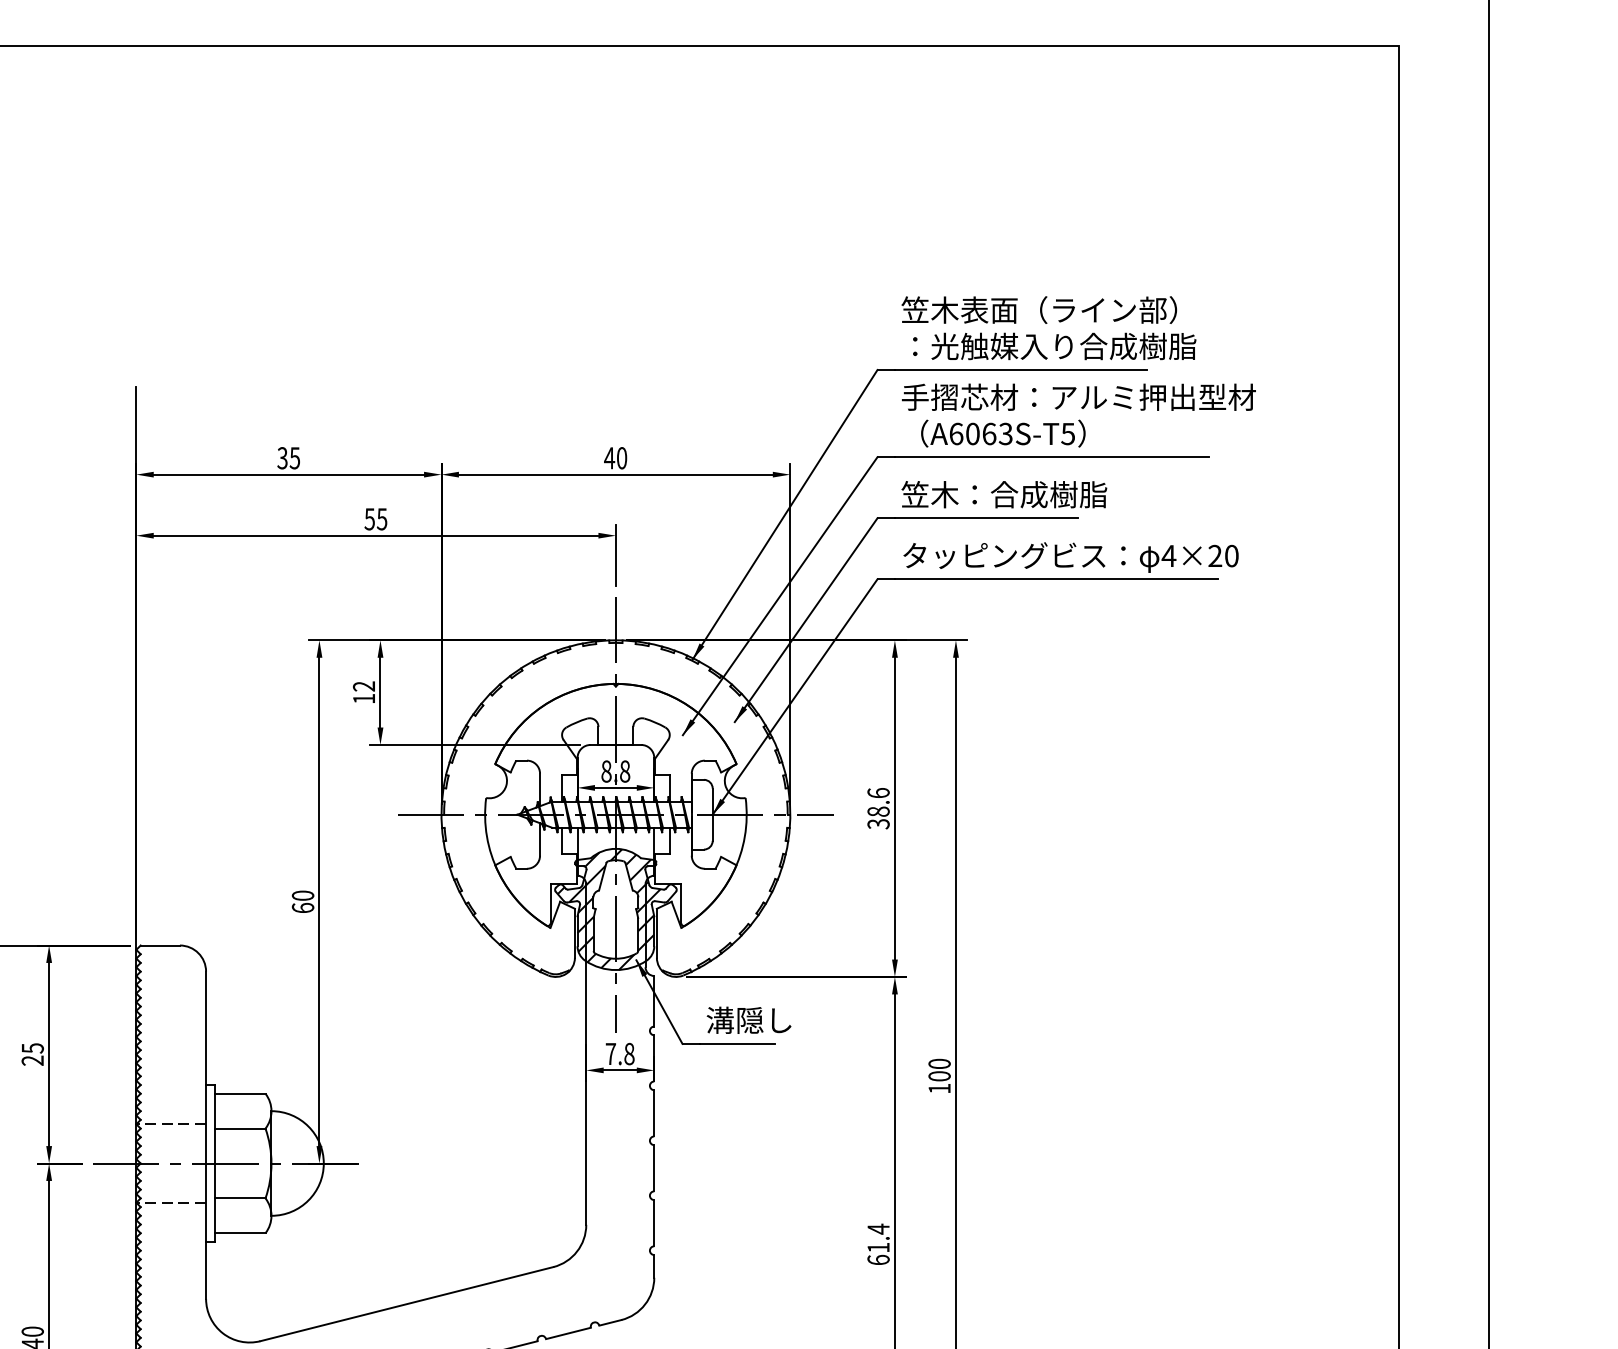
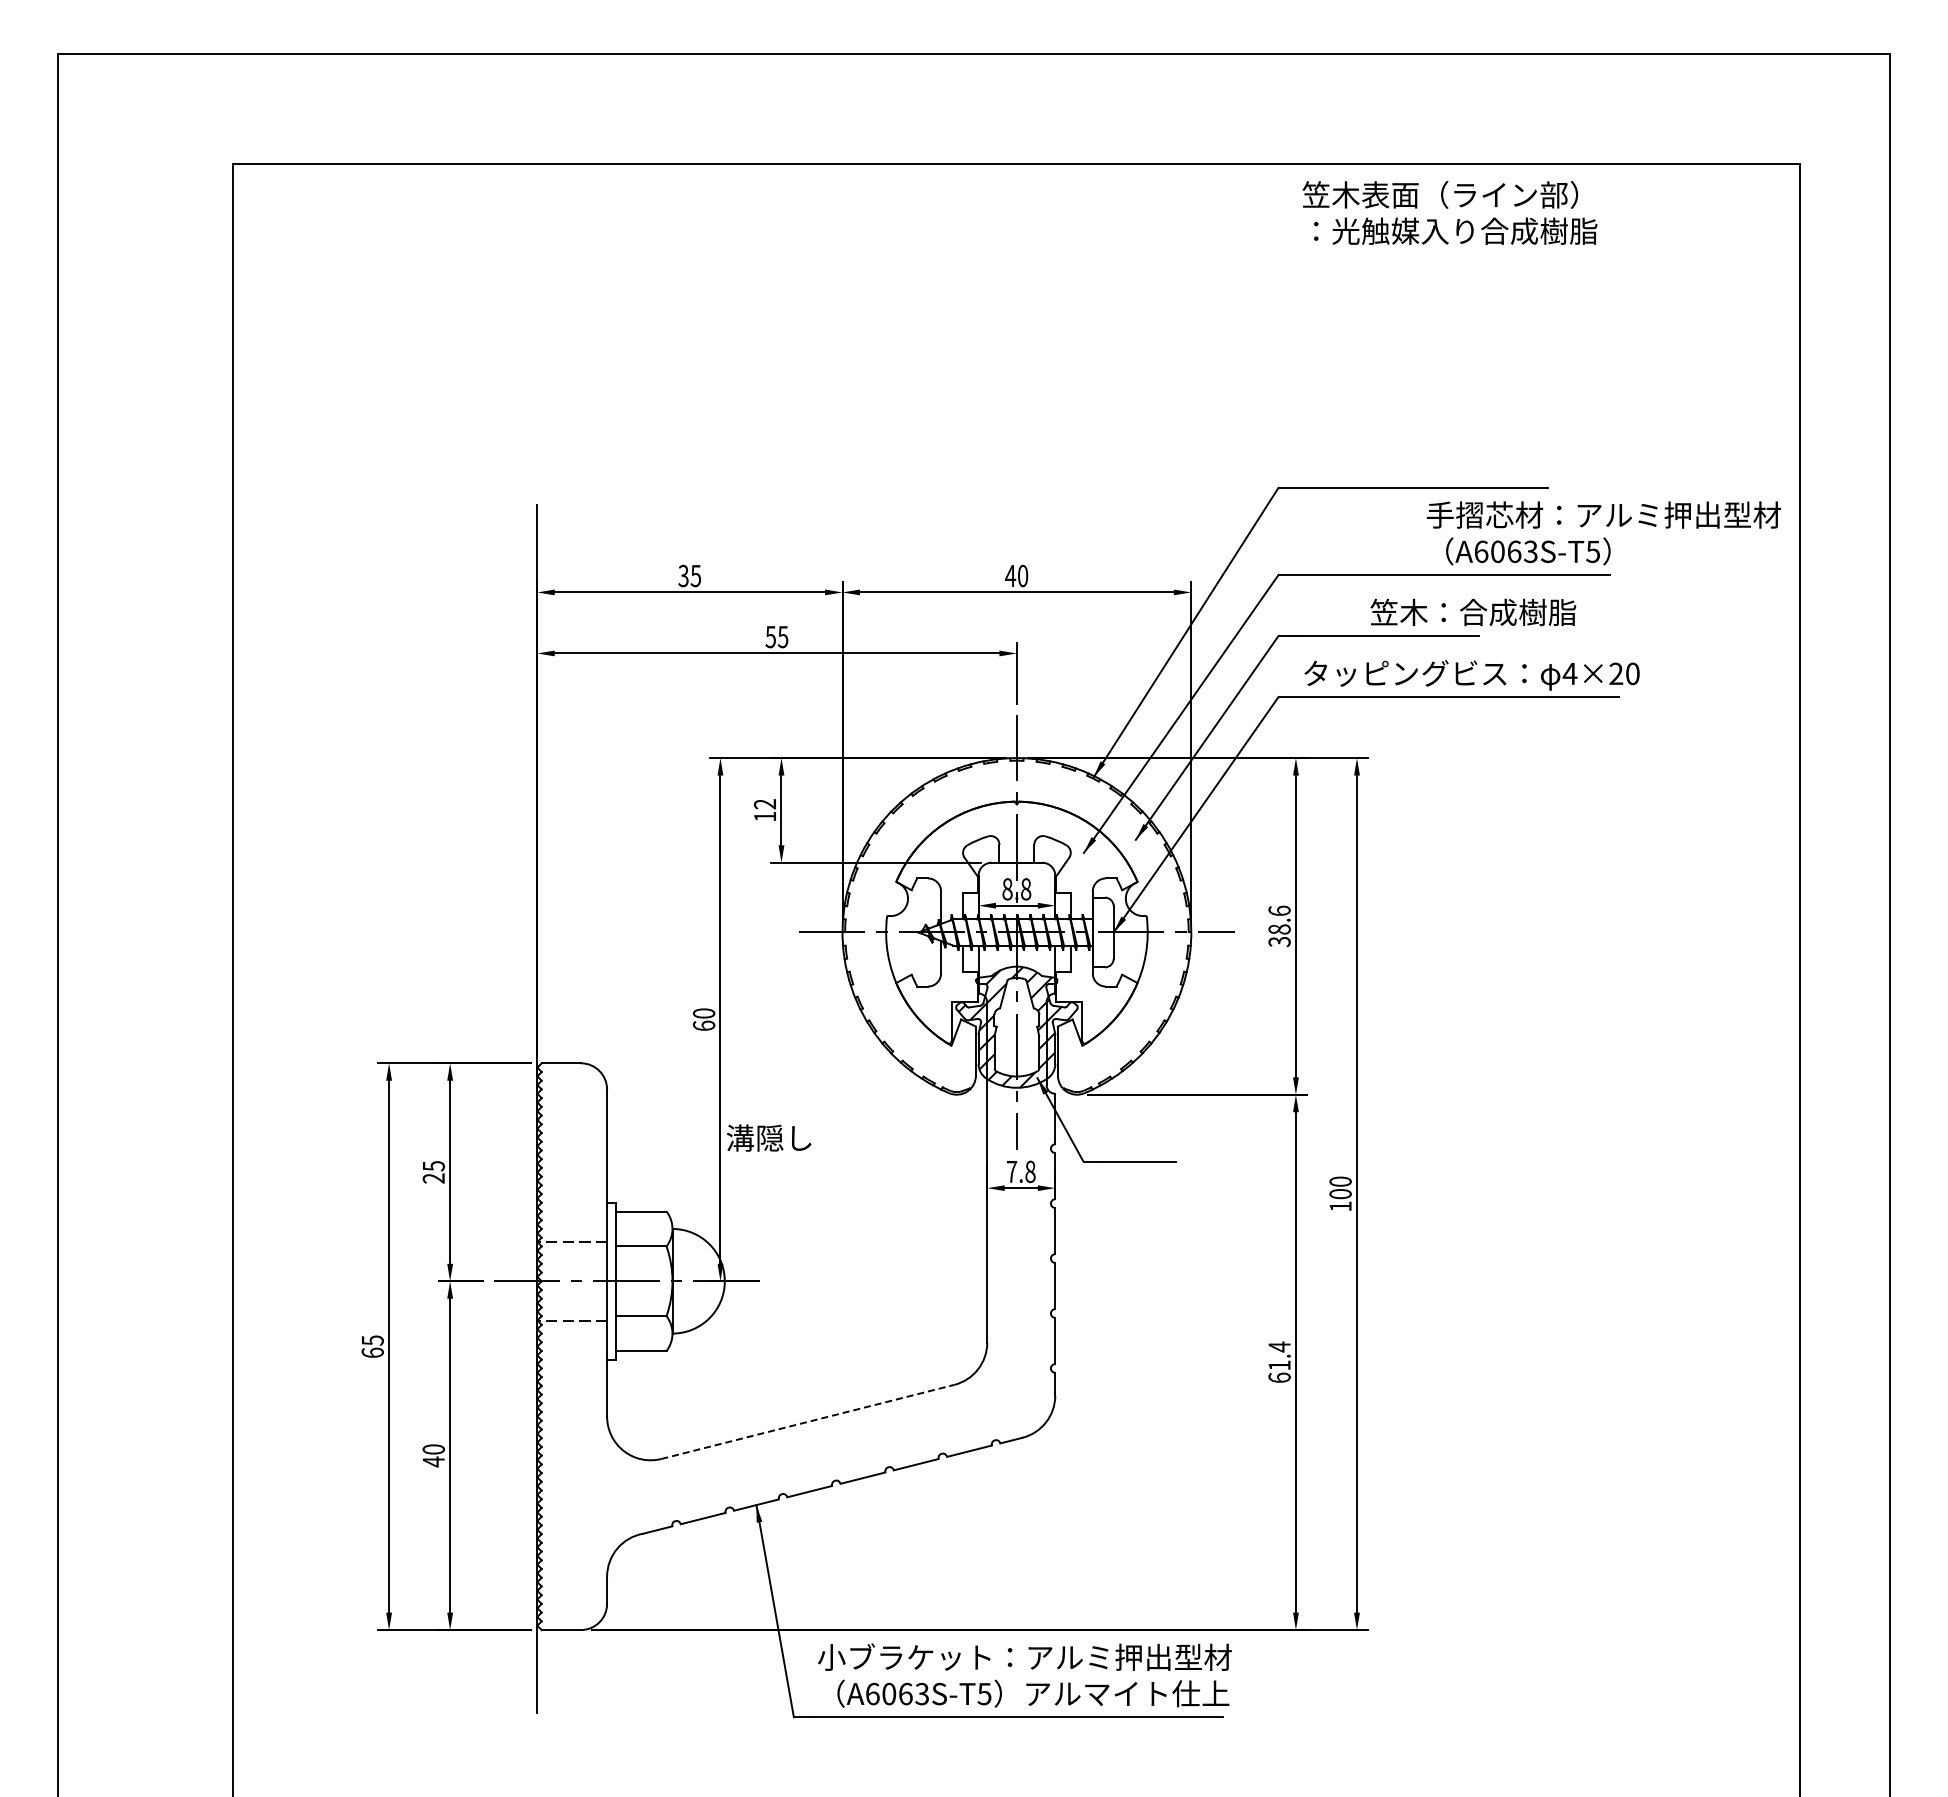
text: (1048, 327) -> (1449, 212), moved
text: (1078, 415) -> (1603, 533), moved
text: (1004, 494) -> (1473, 612), moved
text: (748, 1019) -> (768, 1137), moved
line: (407, 1303) -> (808, 1421), solid -> dashed

